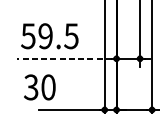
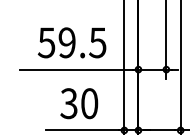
text: (49, 35) -> (71, 42), moved
line: (64, 58) -> (76, 69), dashed -> solid
text: (40, 87) -> (79, 103), moved

